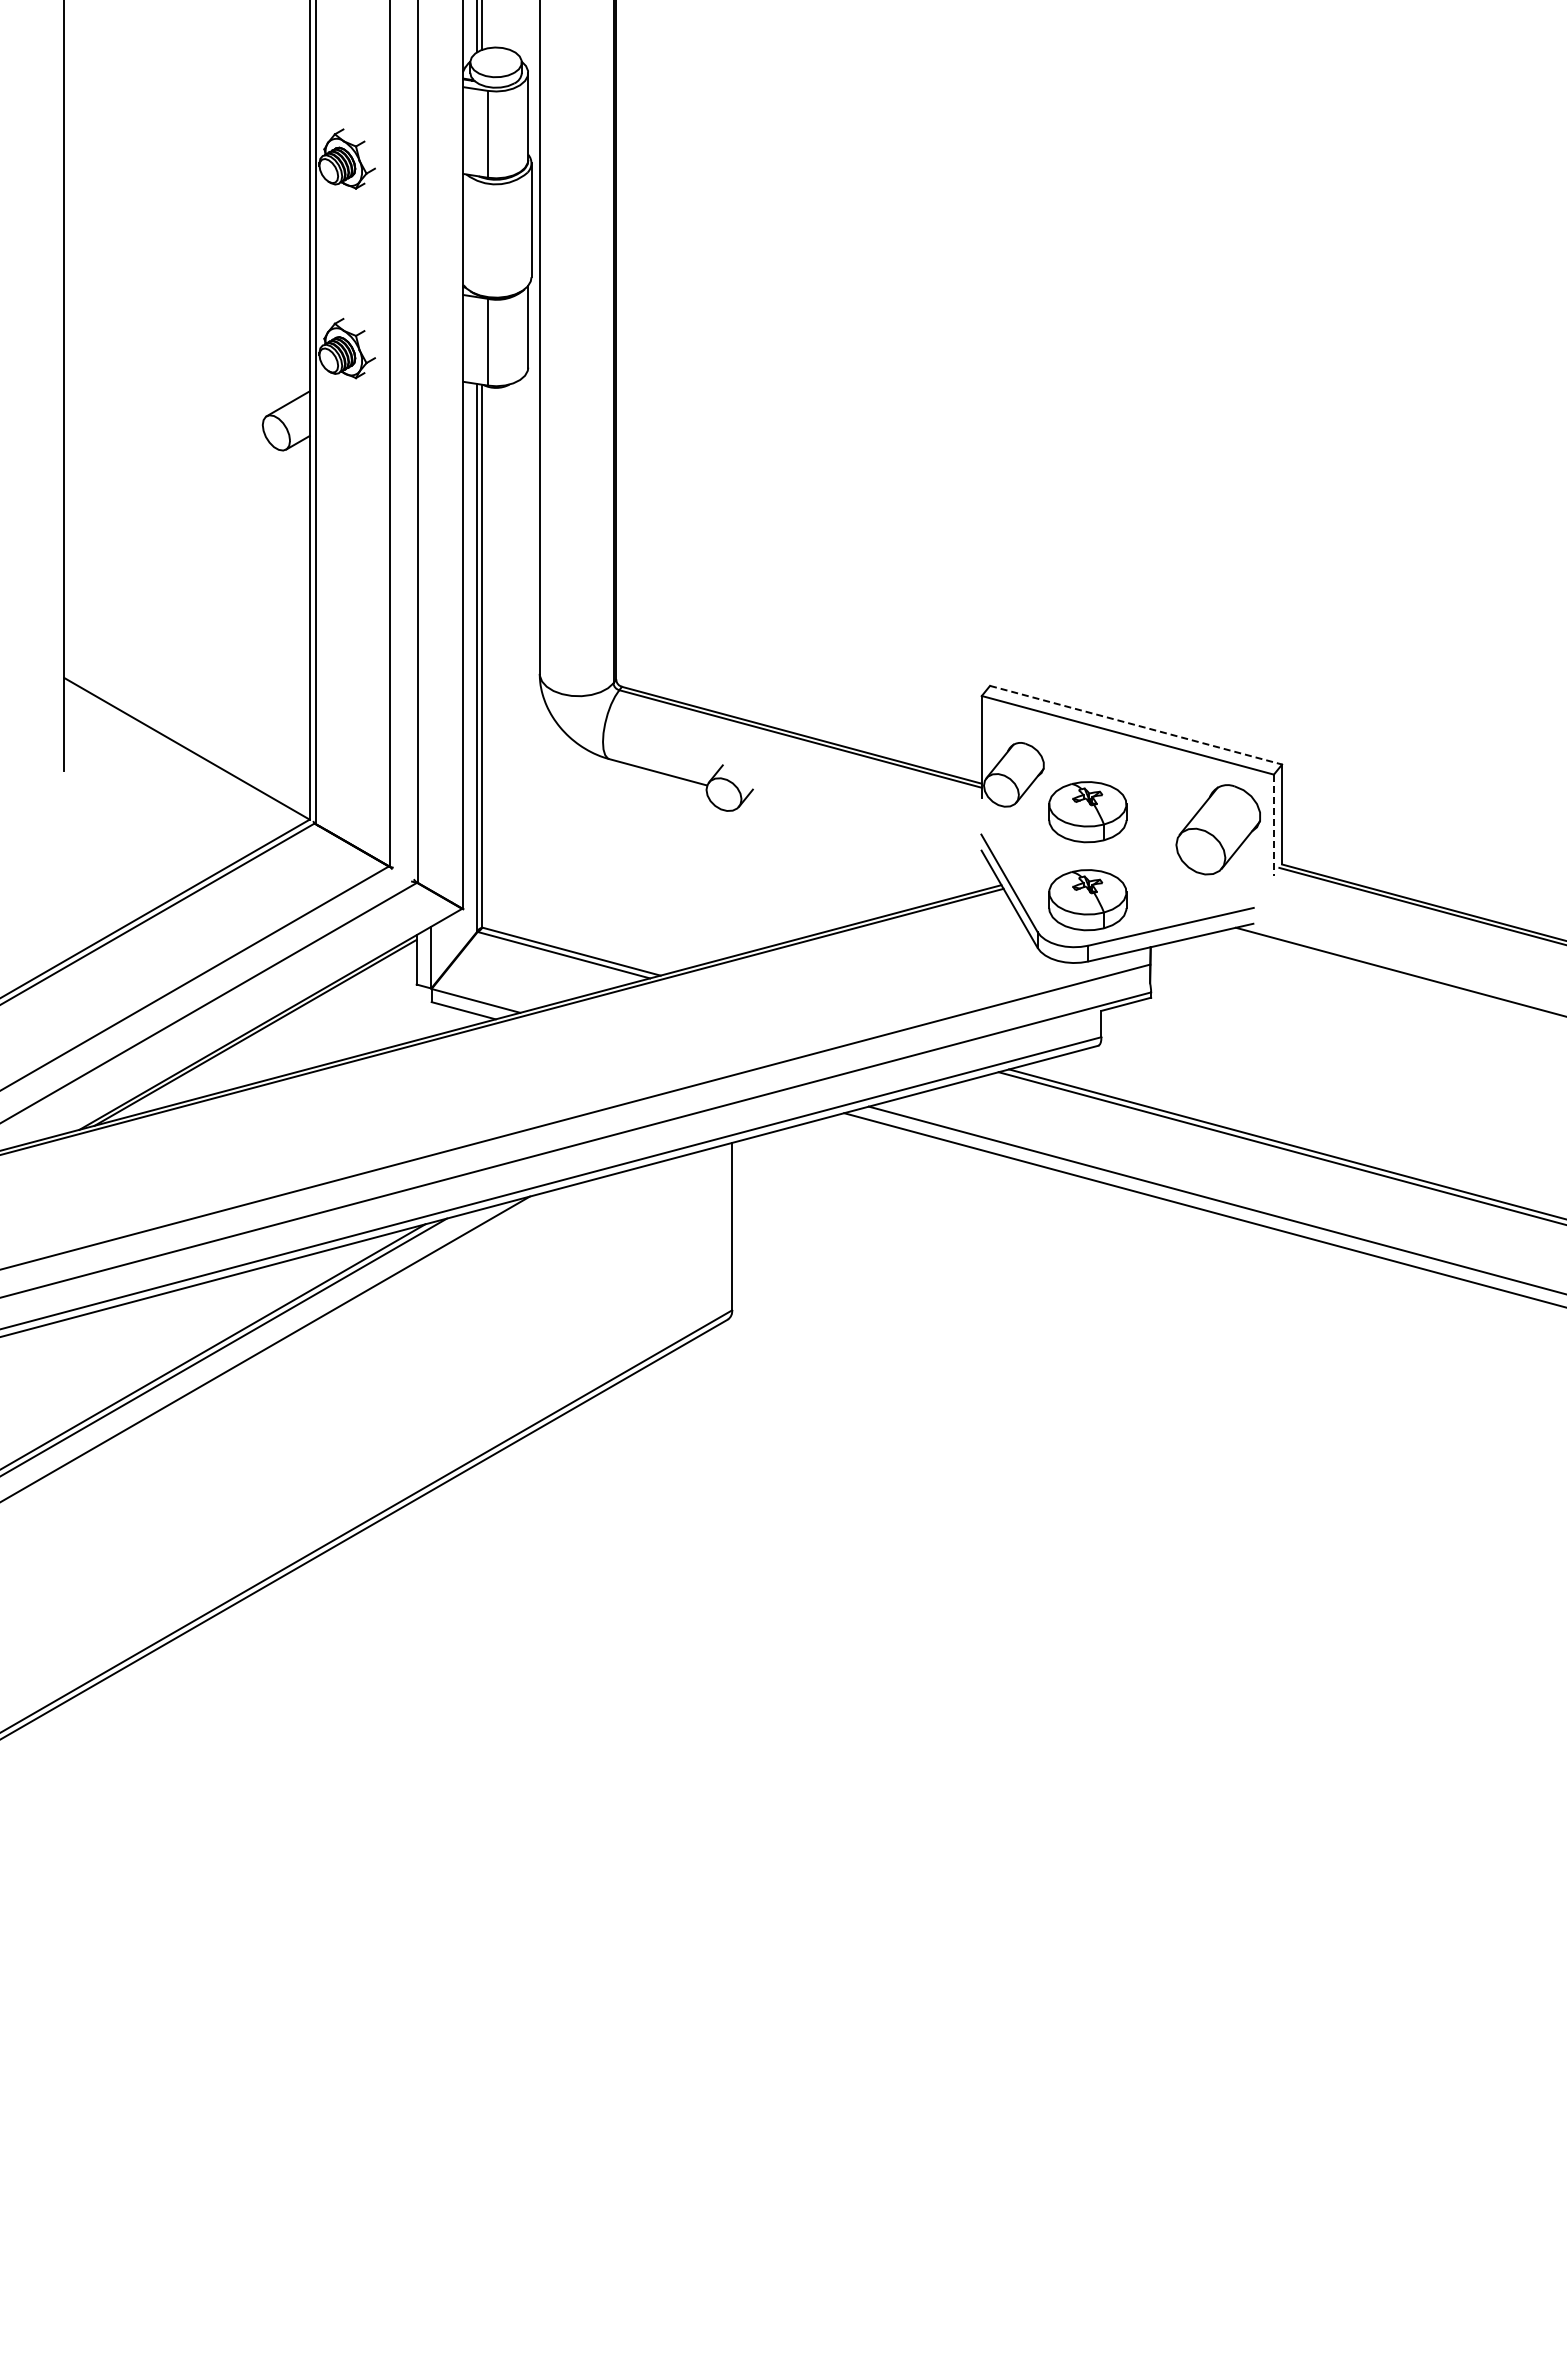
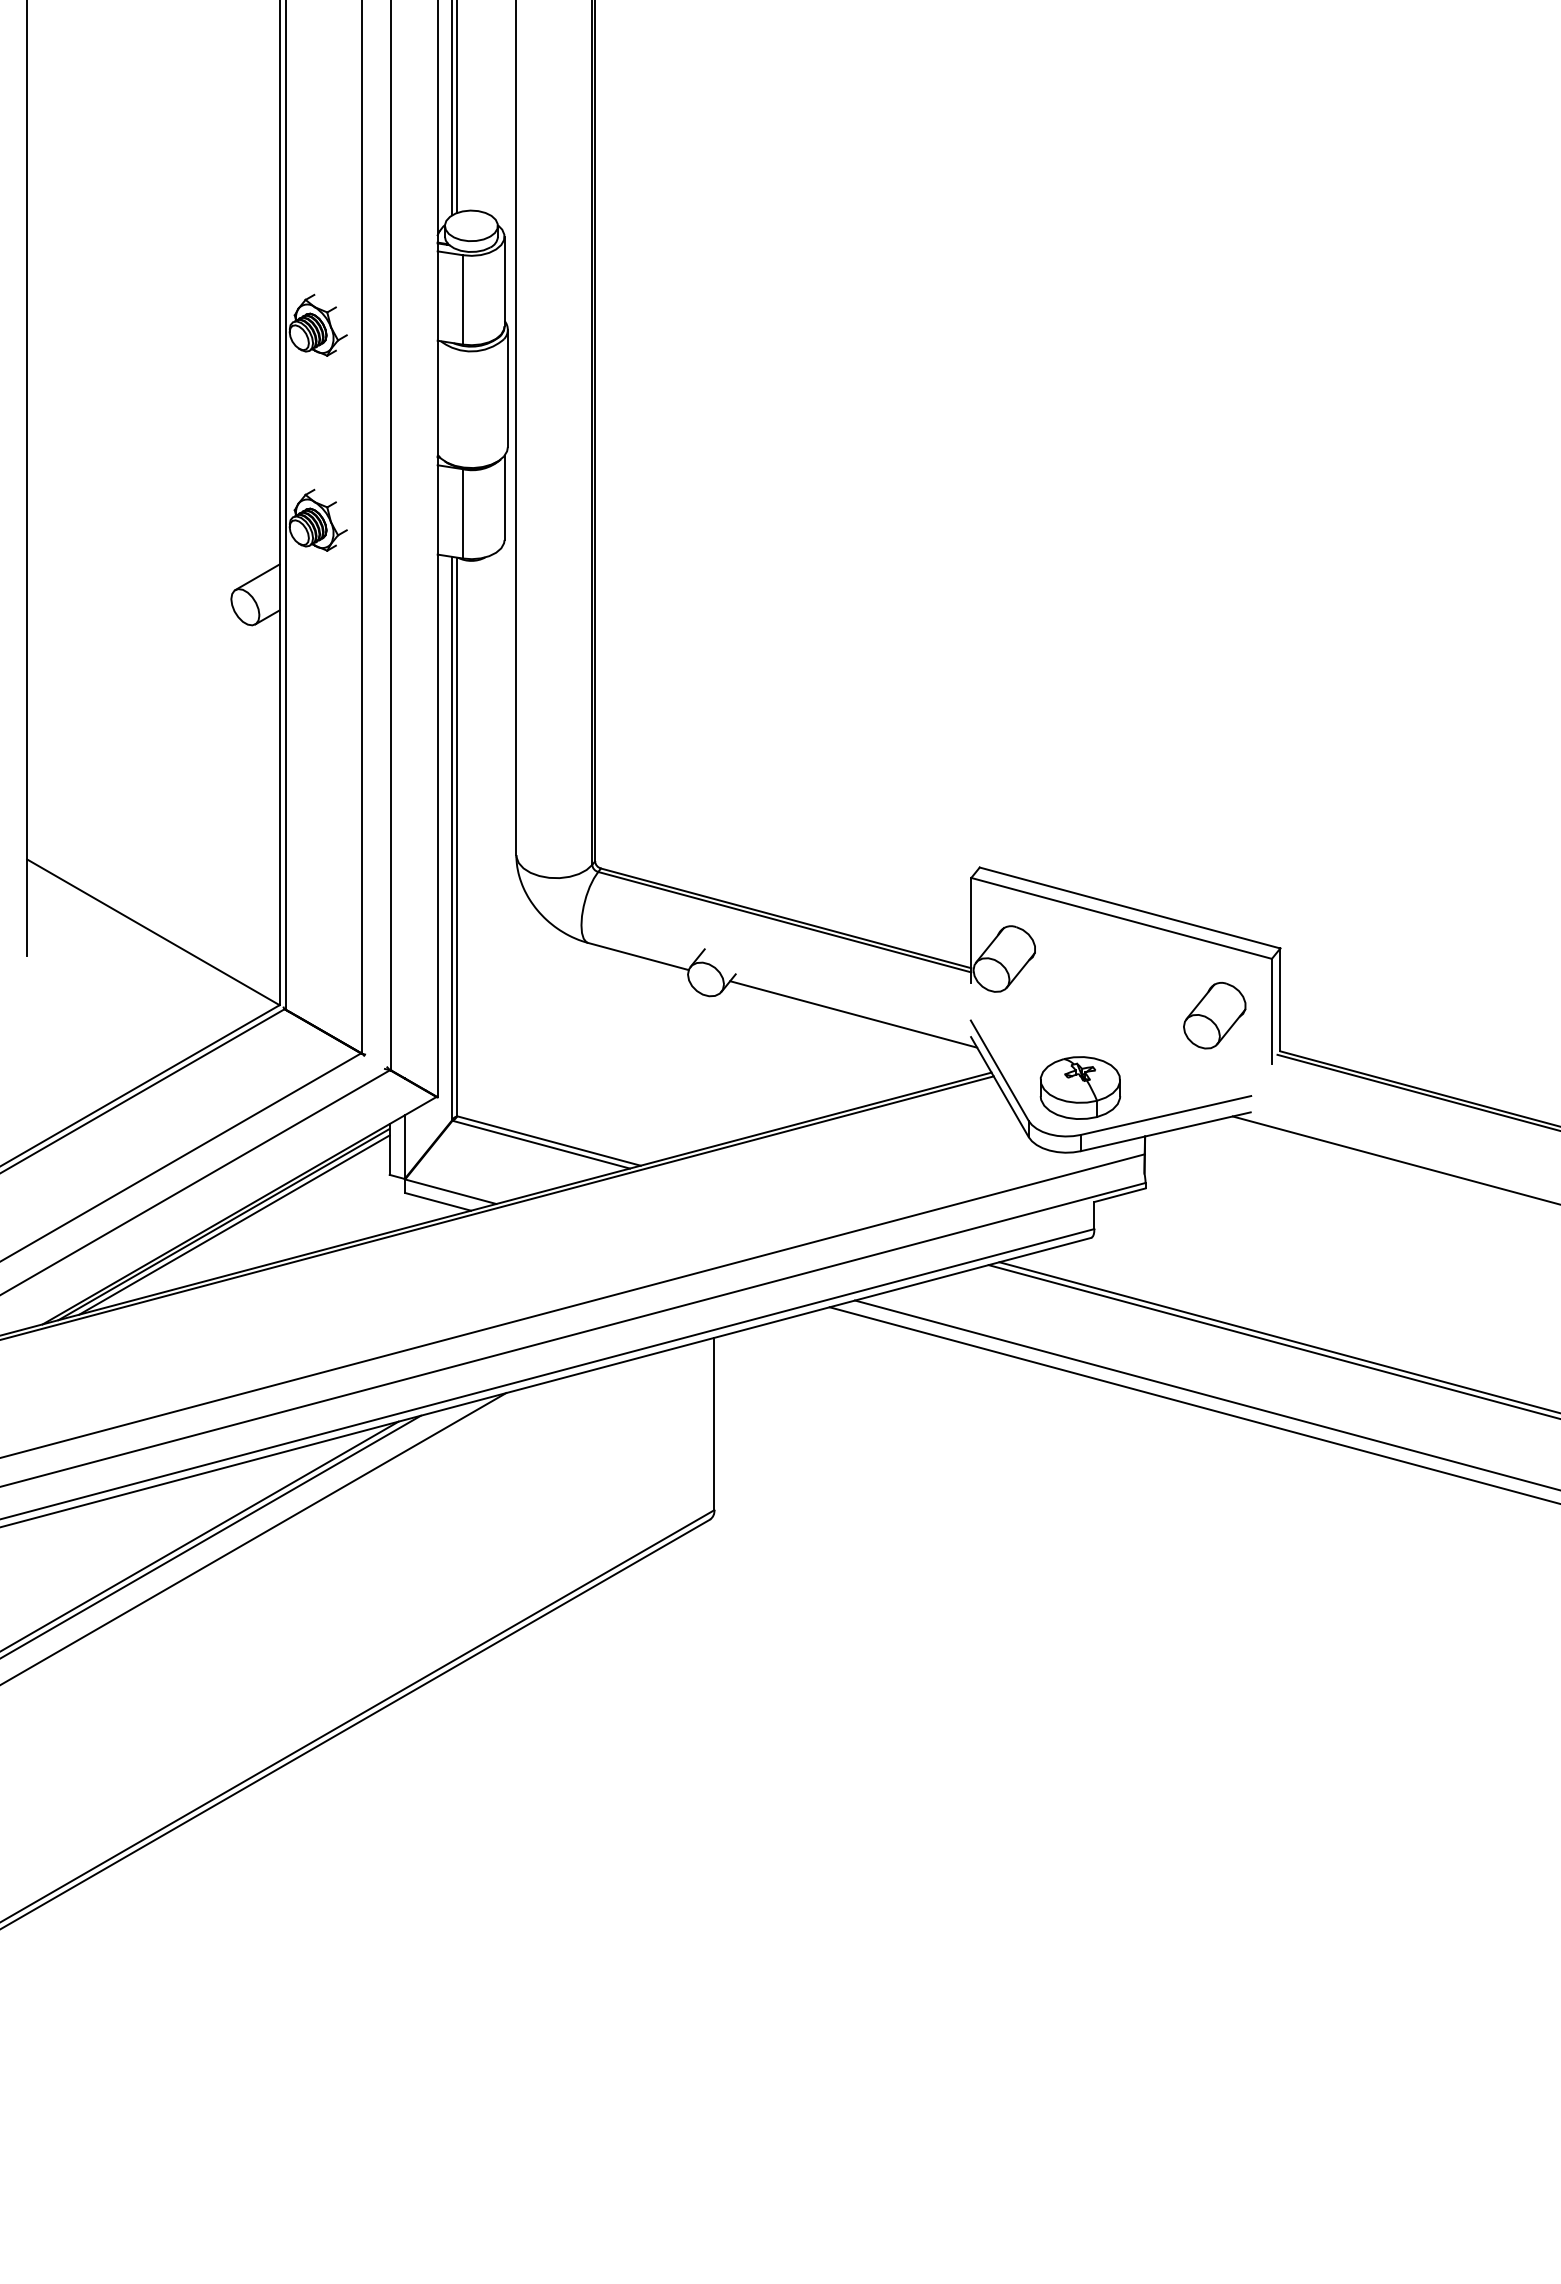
line: (1136, 725) -> (1130, 908), dashed -> solid
part: (1087, 812) -> (1080, 997), removed
line: (1273, 825) -> (1271, 1011), dashed -> solid
line: (867, 828) -> (853, 1014), added
part: (1218, 829) -> (1214, 1015), size x0.71
line: (265, 1033) -> (234, 1225), added

